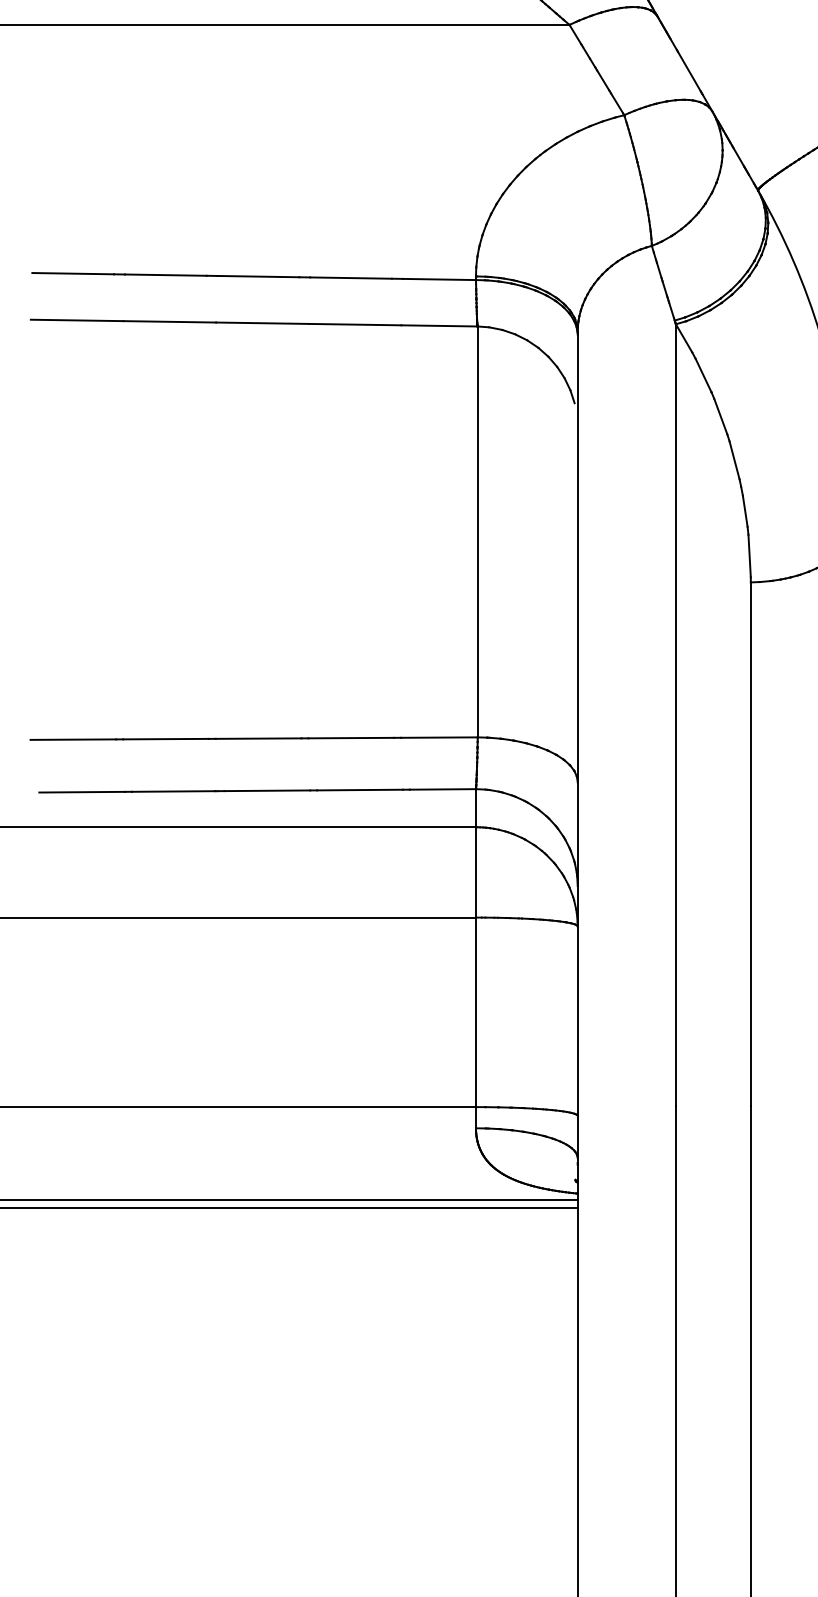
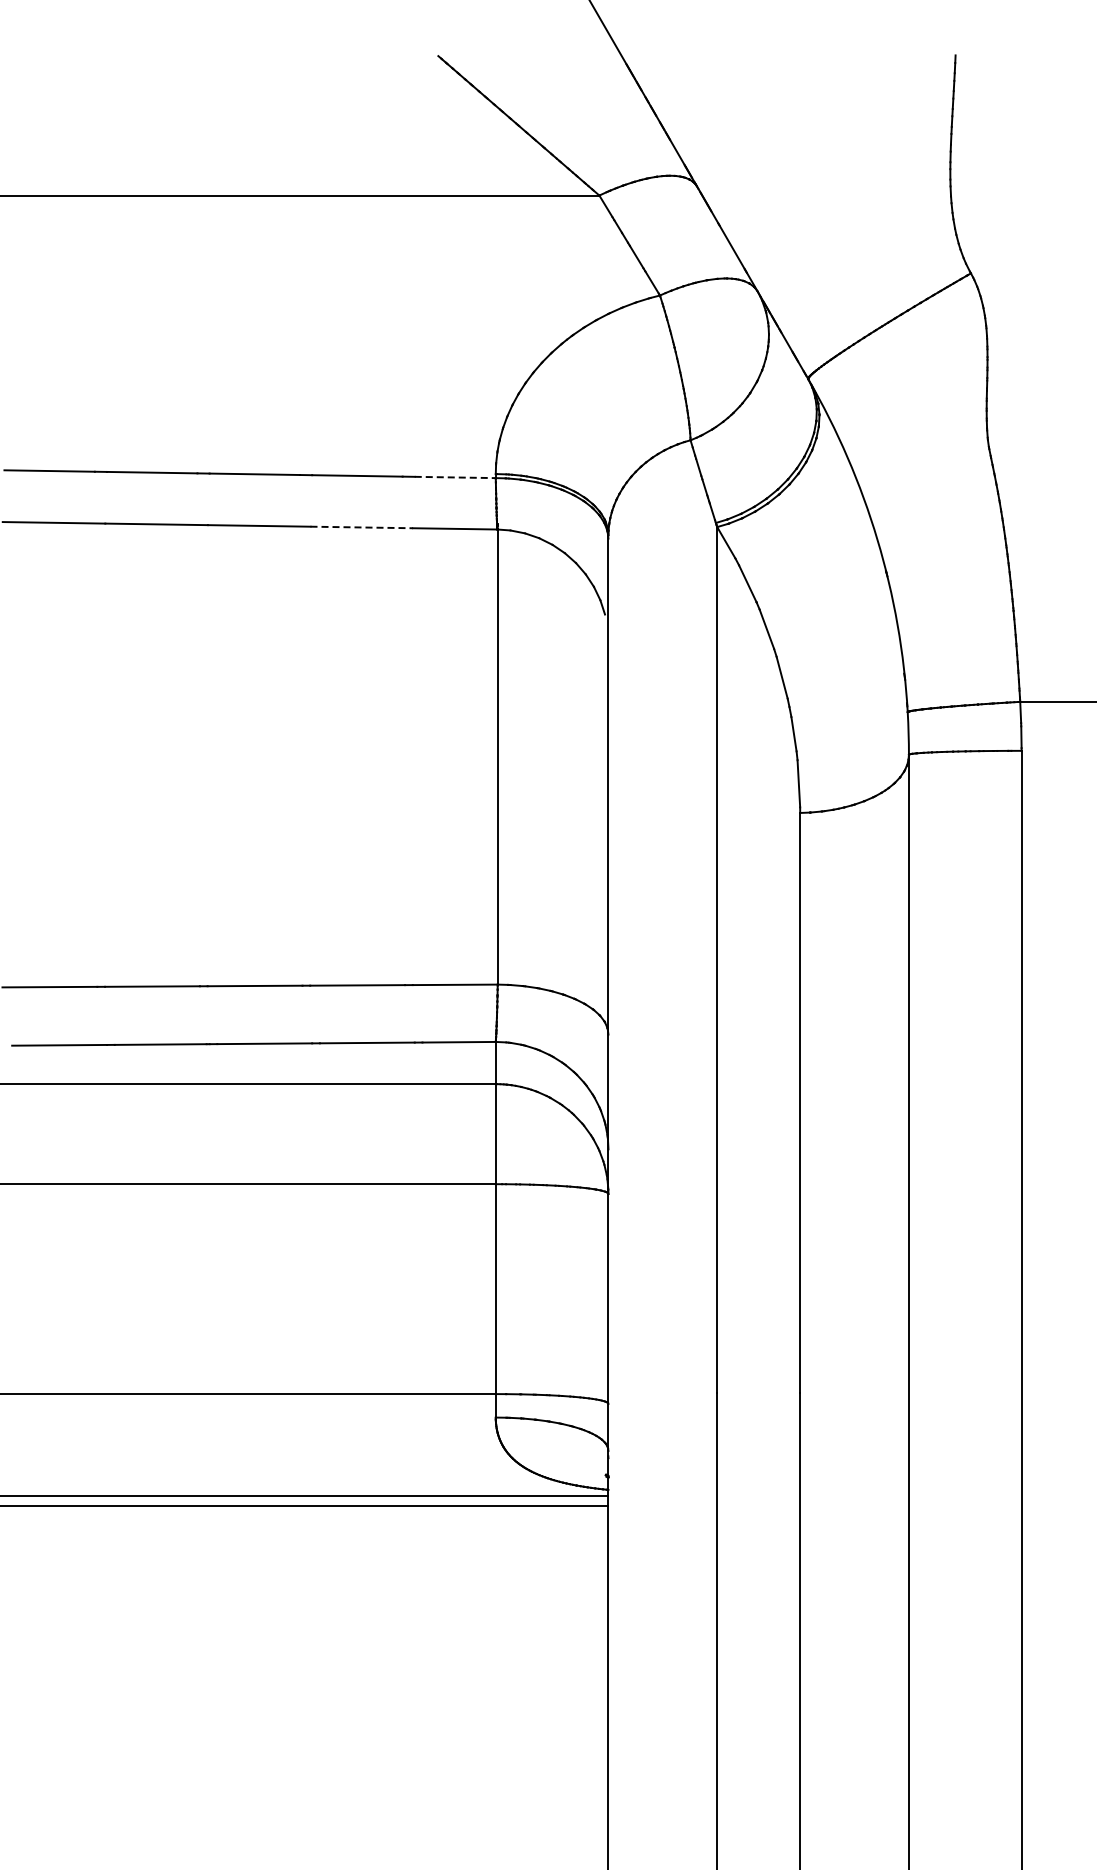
line: (439, 279) -> (455, 477), solid -> dashed
line: (355, 324) -> (362, 527), solid -> dashed

